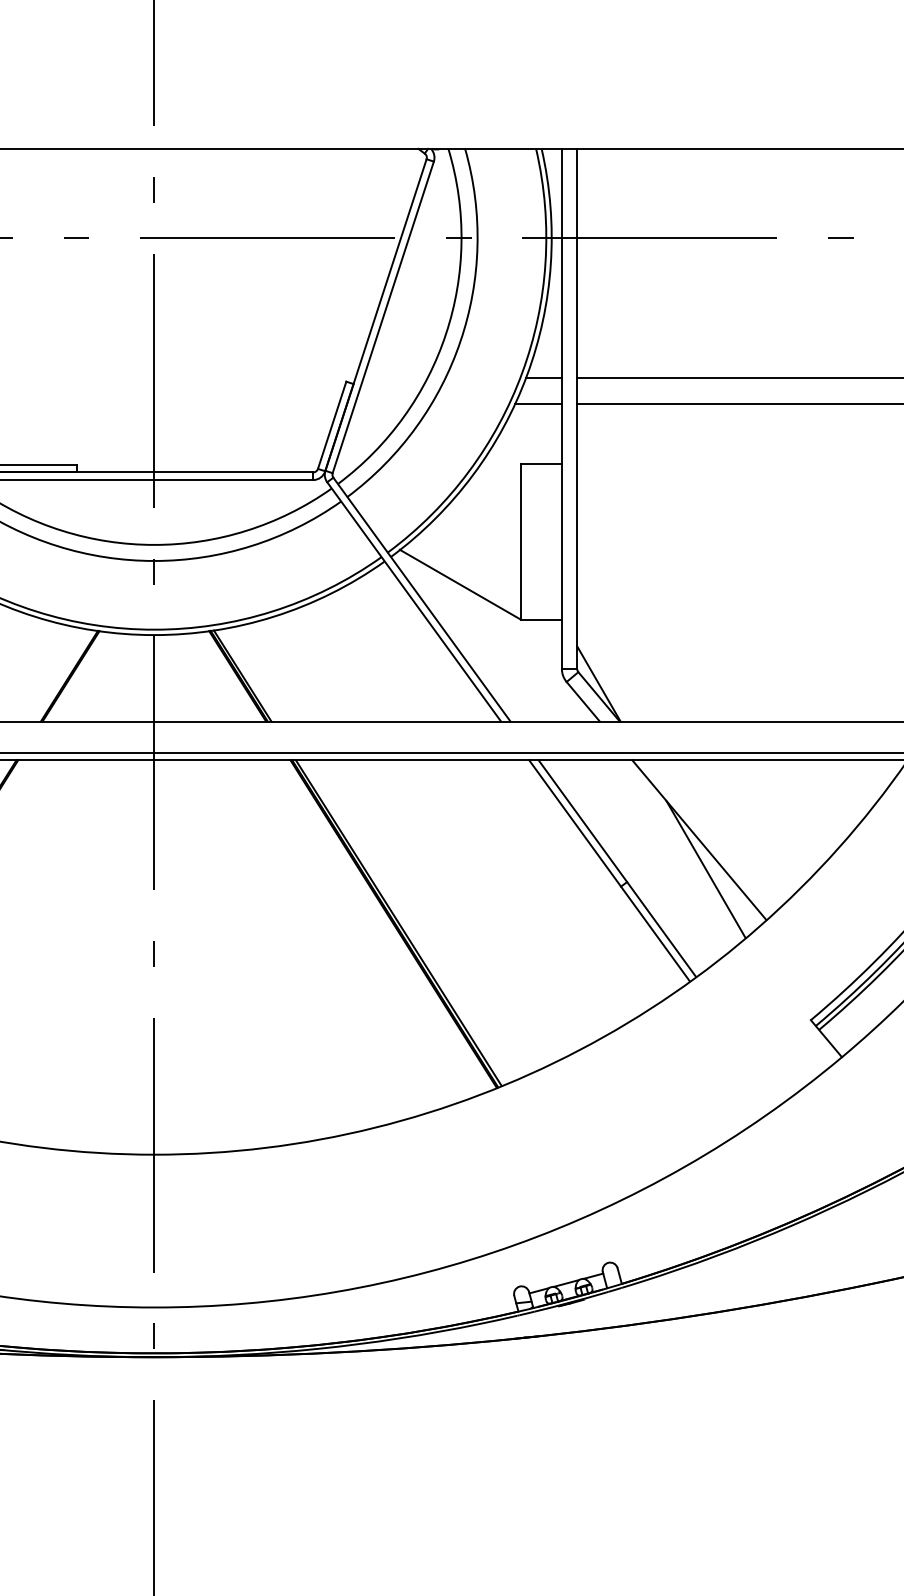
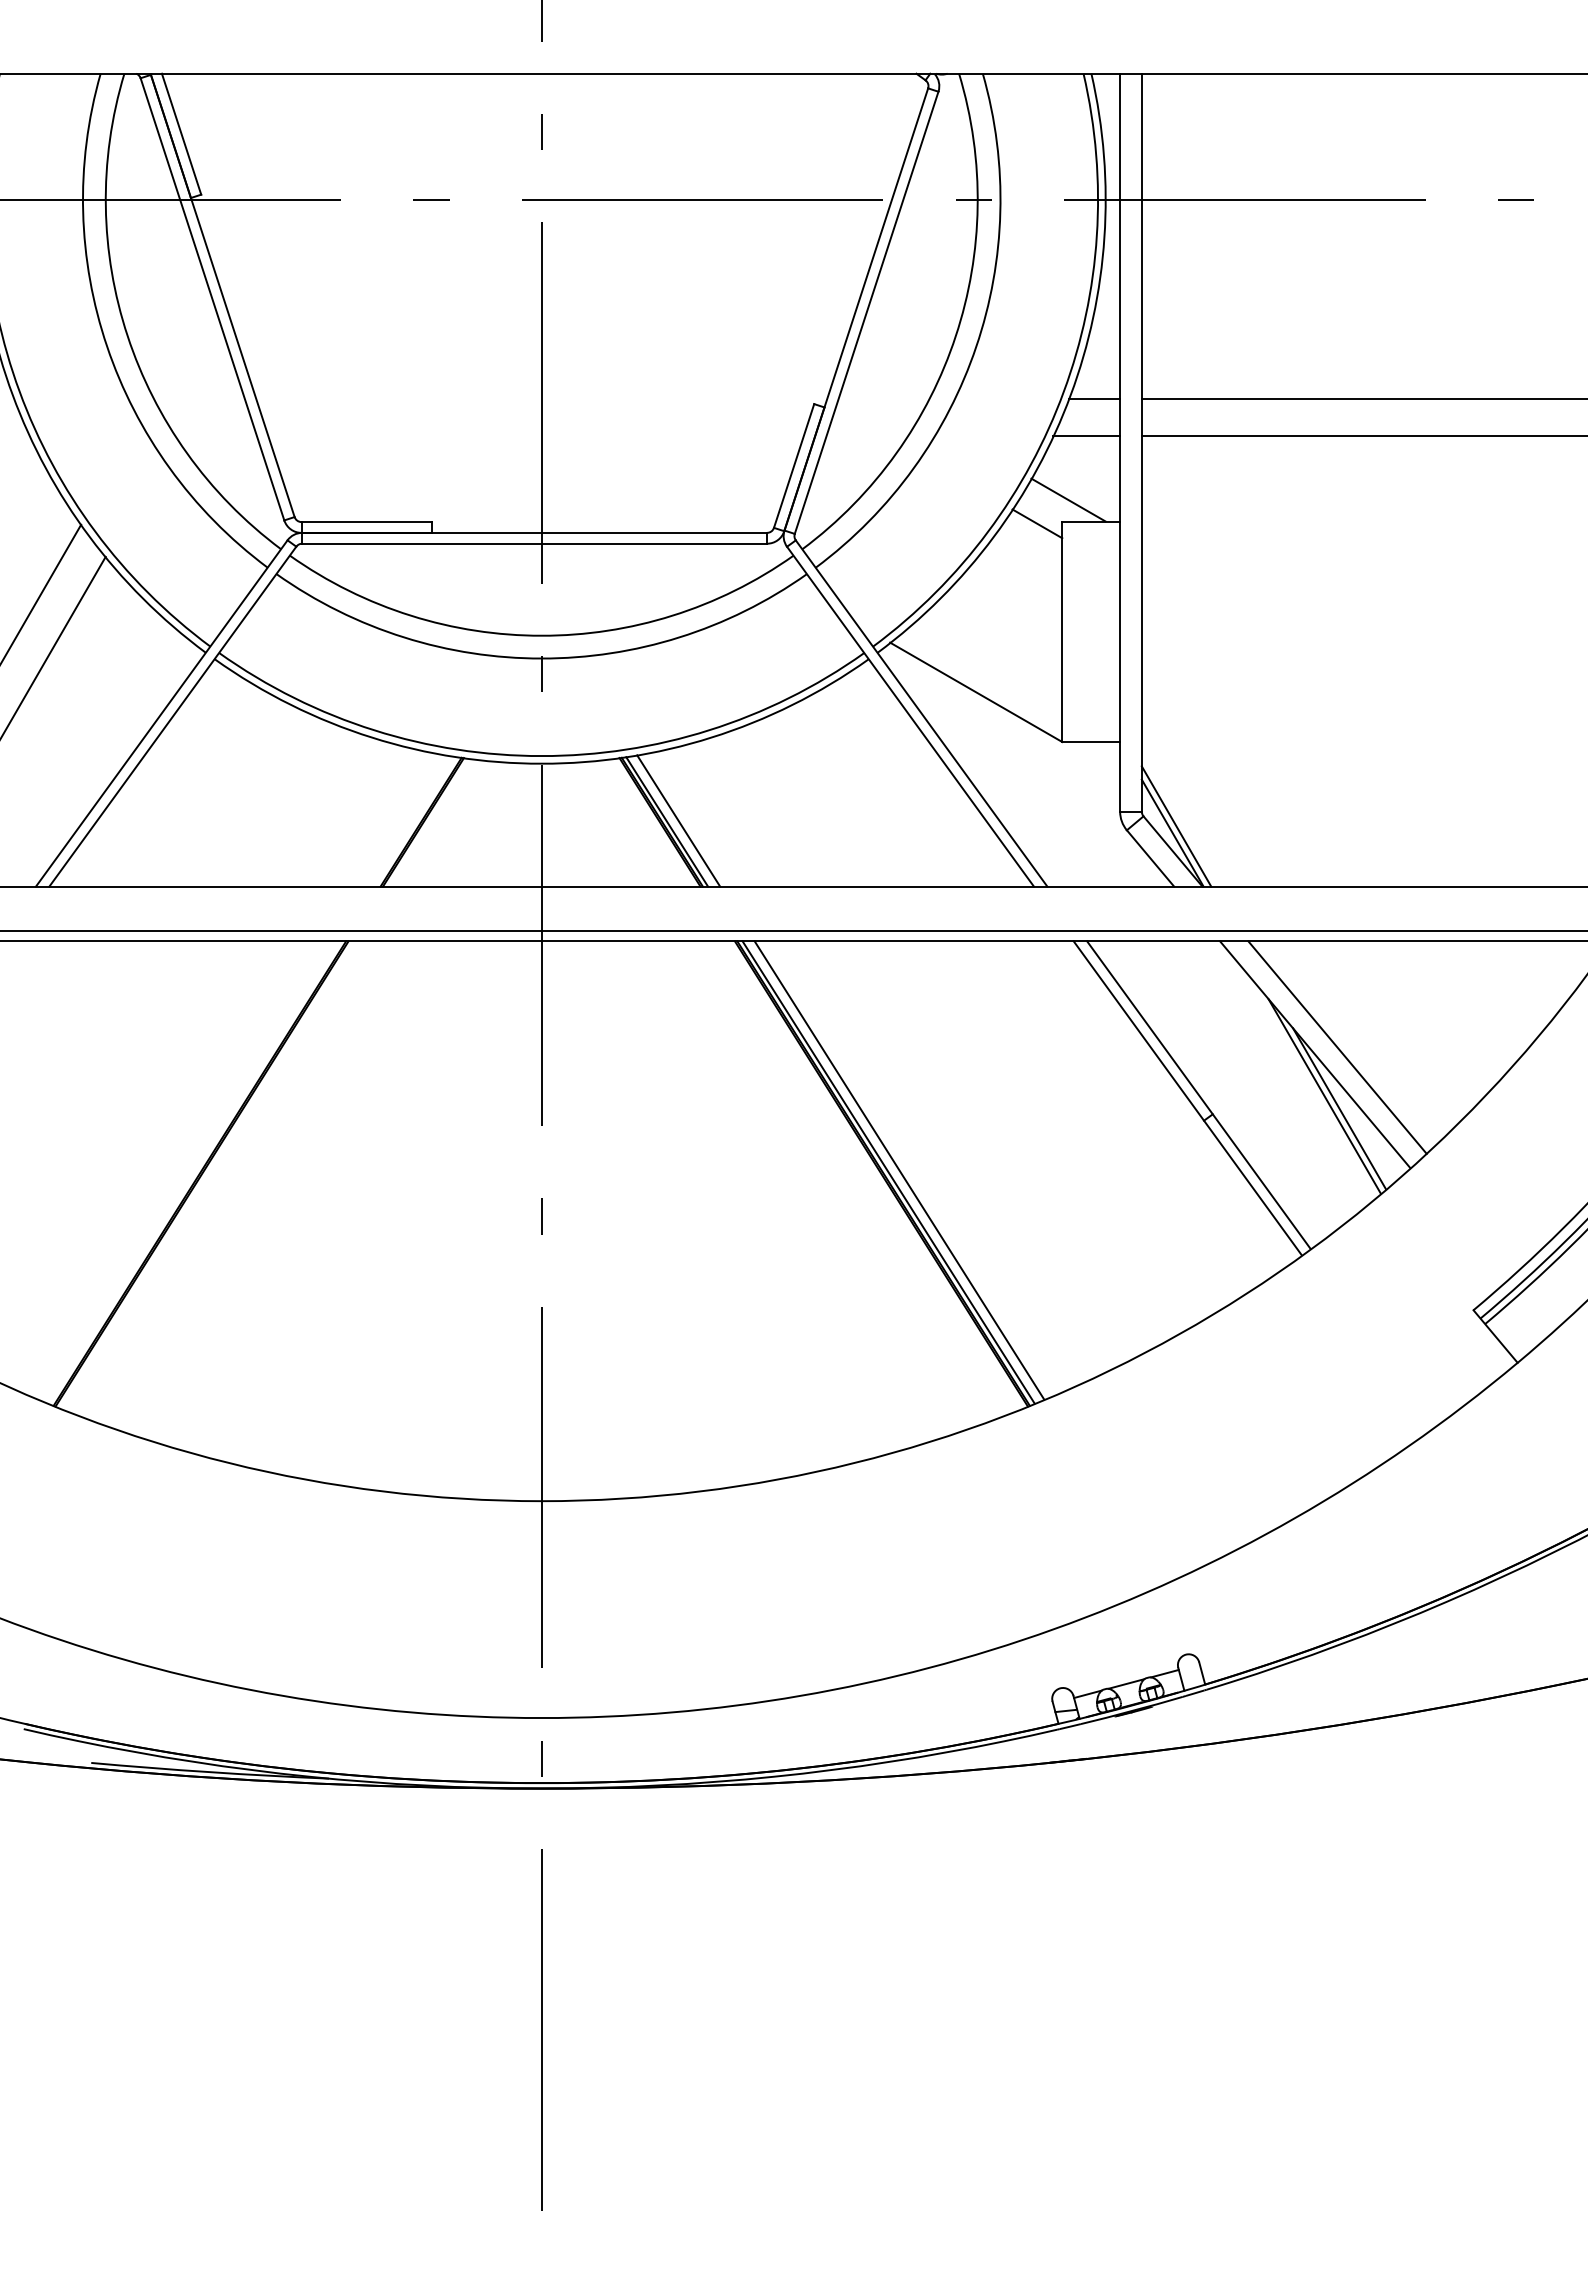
line: (525, 448) -> (1068, 499), added
line: (503, 465) -> (1037, 523), added
line: (250, 675) -> (678, 820), added
line: (601, 679) -> (1176, 826), added
line: (715, 835) -> (1337, 1047), added
line: (716, 878) -> (1339, 1108), added
line: (406, 921) -> (899, 1170), added

